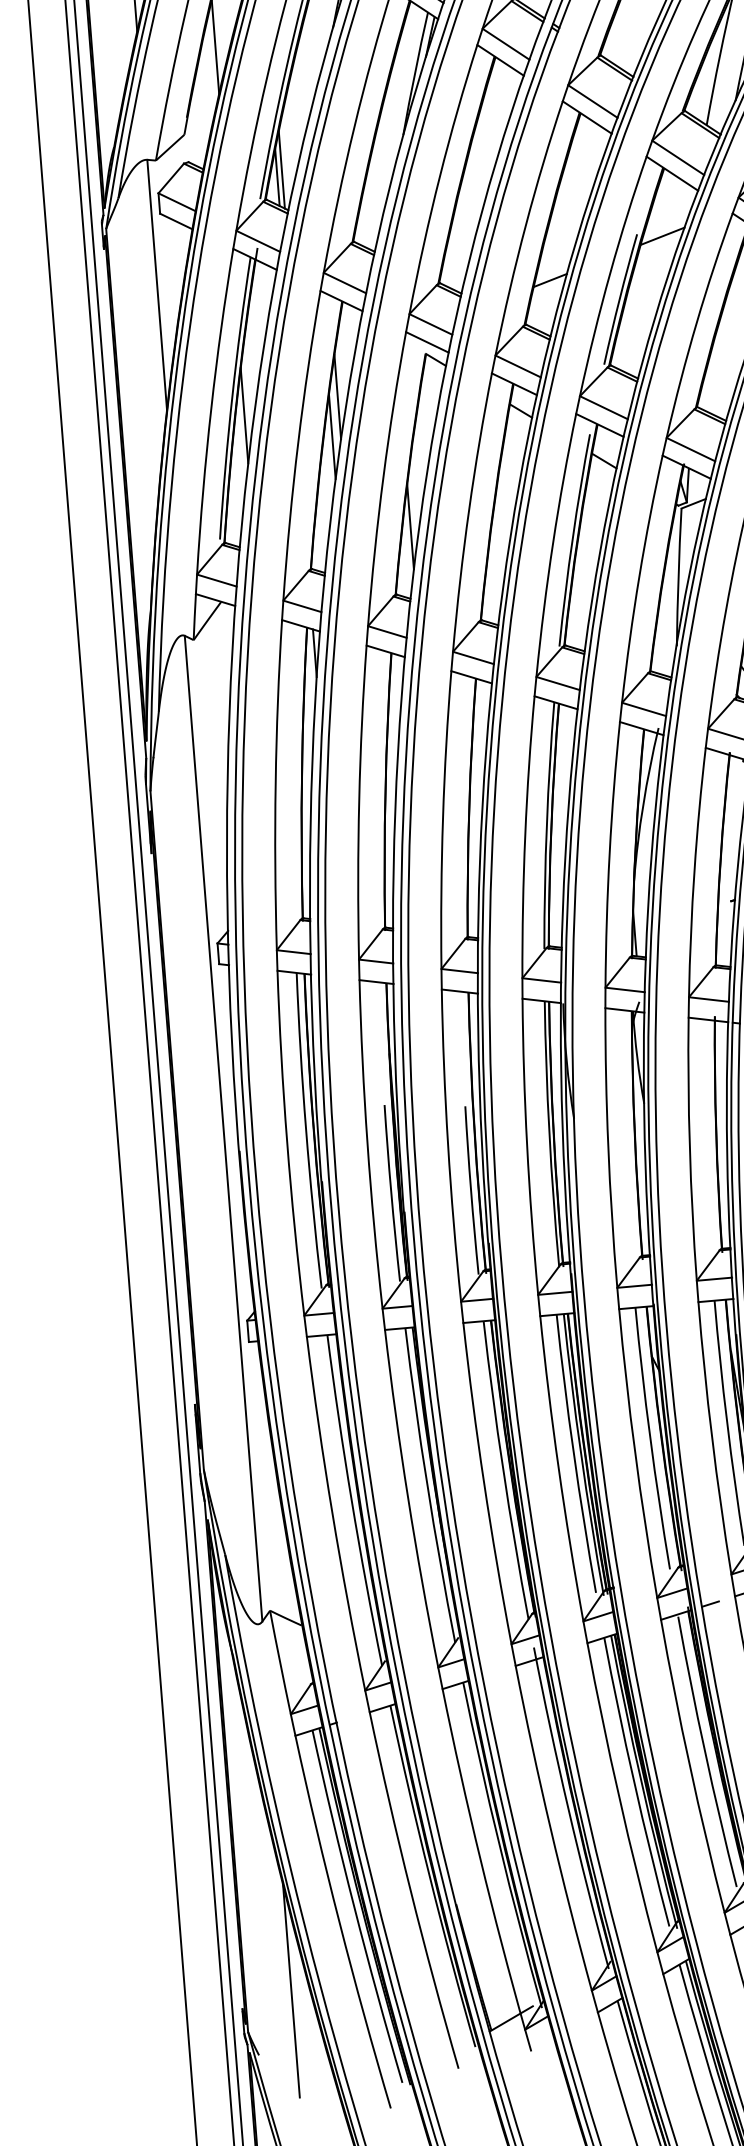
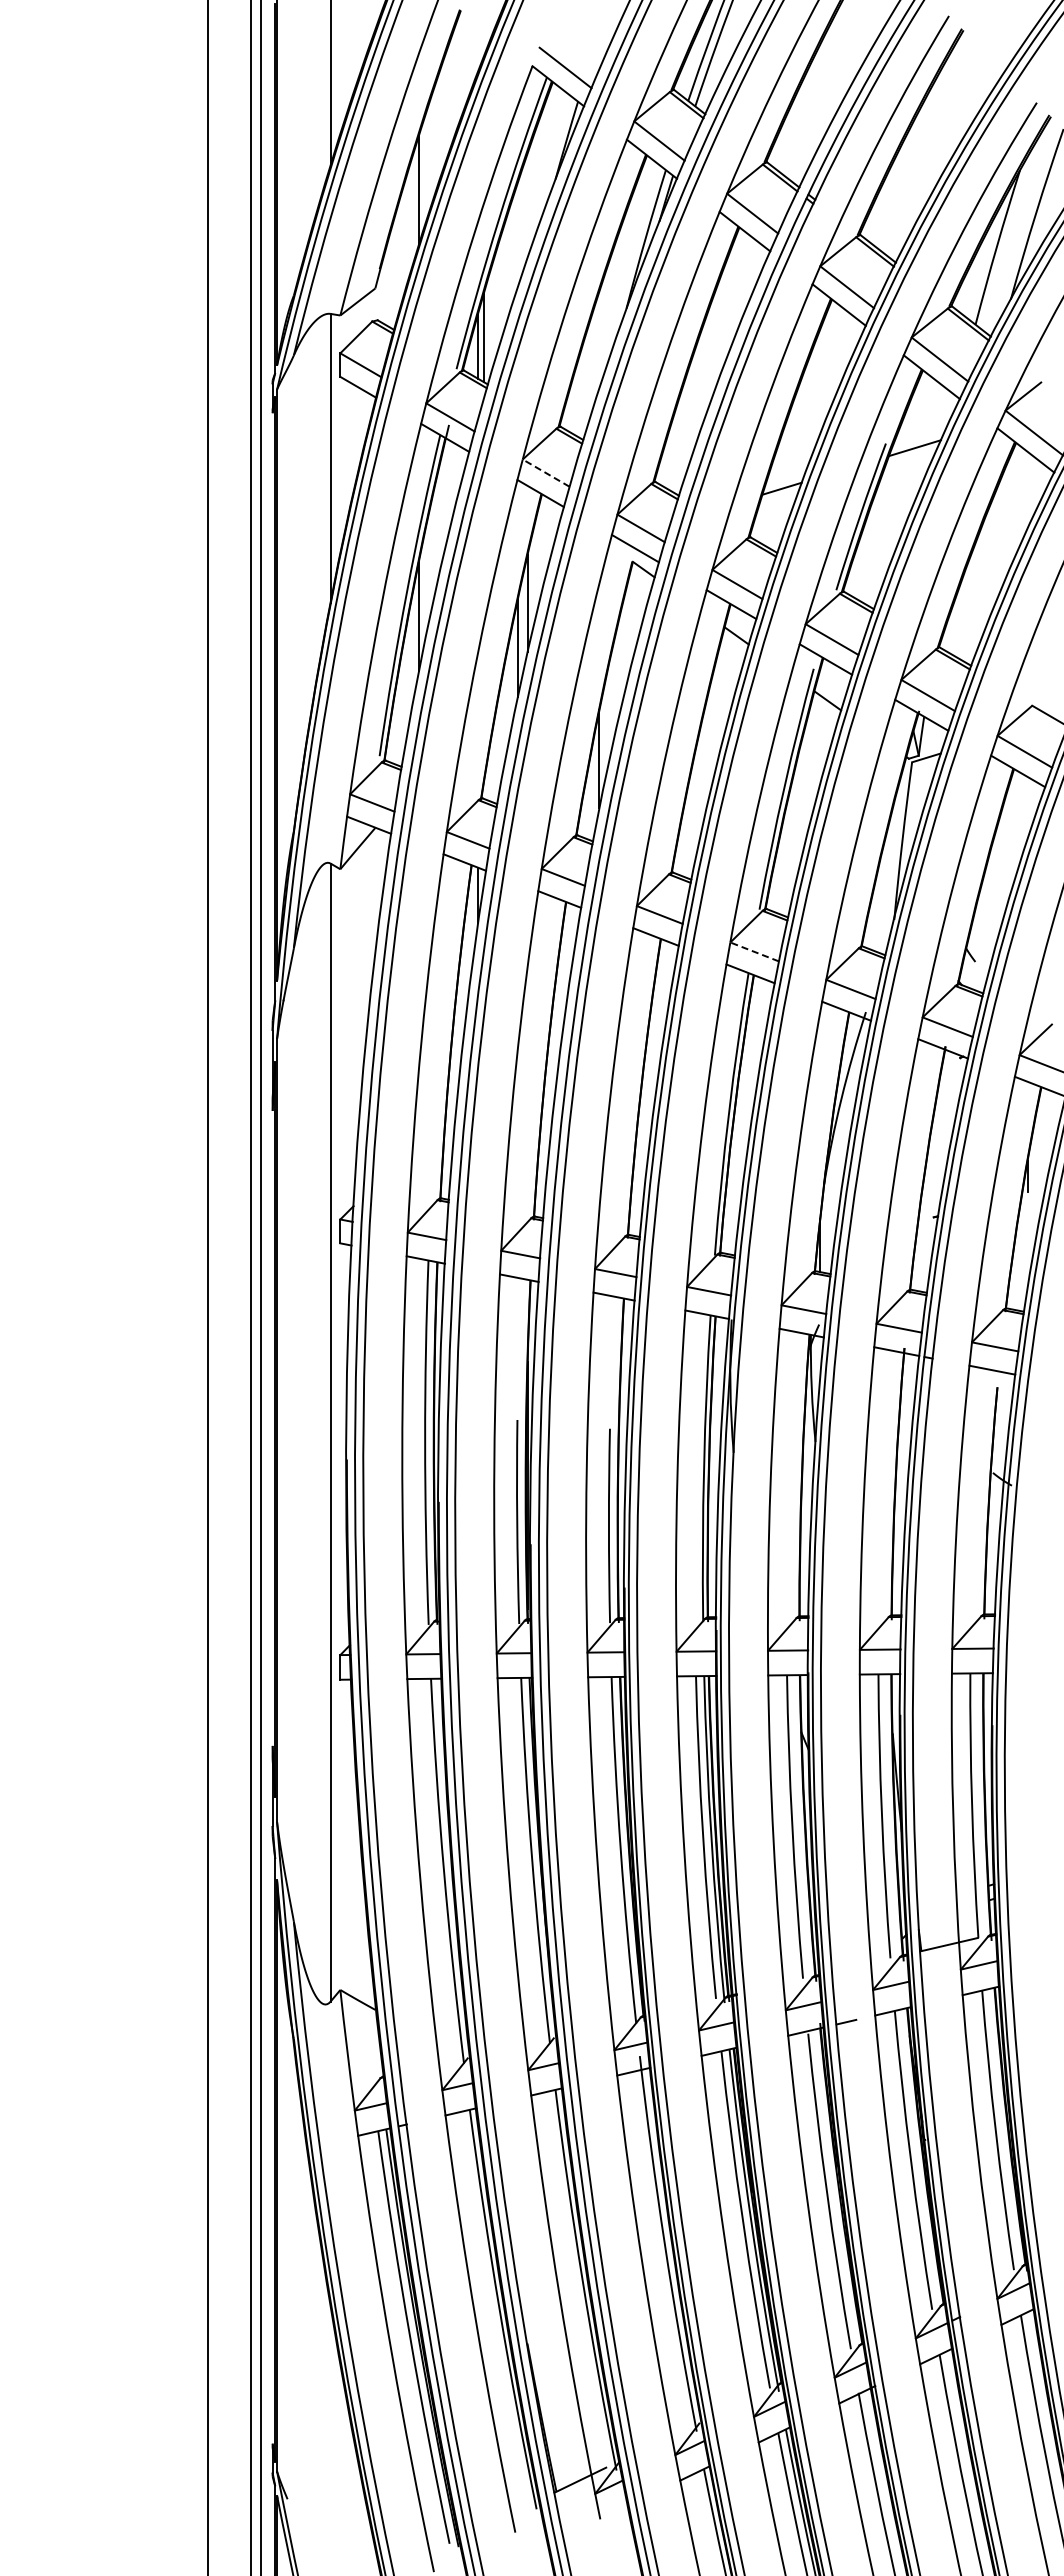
line: (344, 282) -> (545, 472), solid -> dashed
line: (557, 683) -> (754, 951), solid -> dashed
line: (291, 1991) -> (330, 2428), removed

